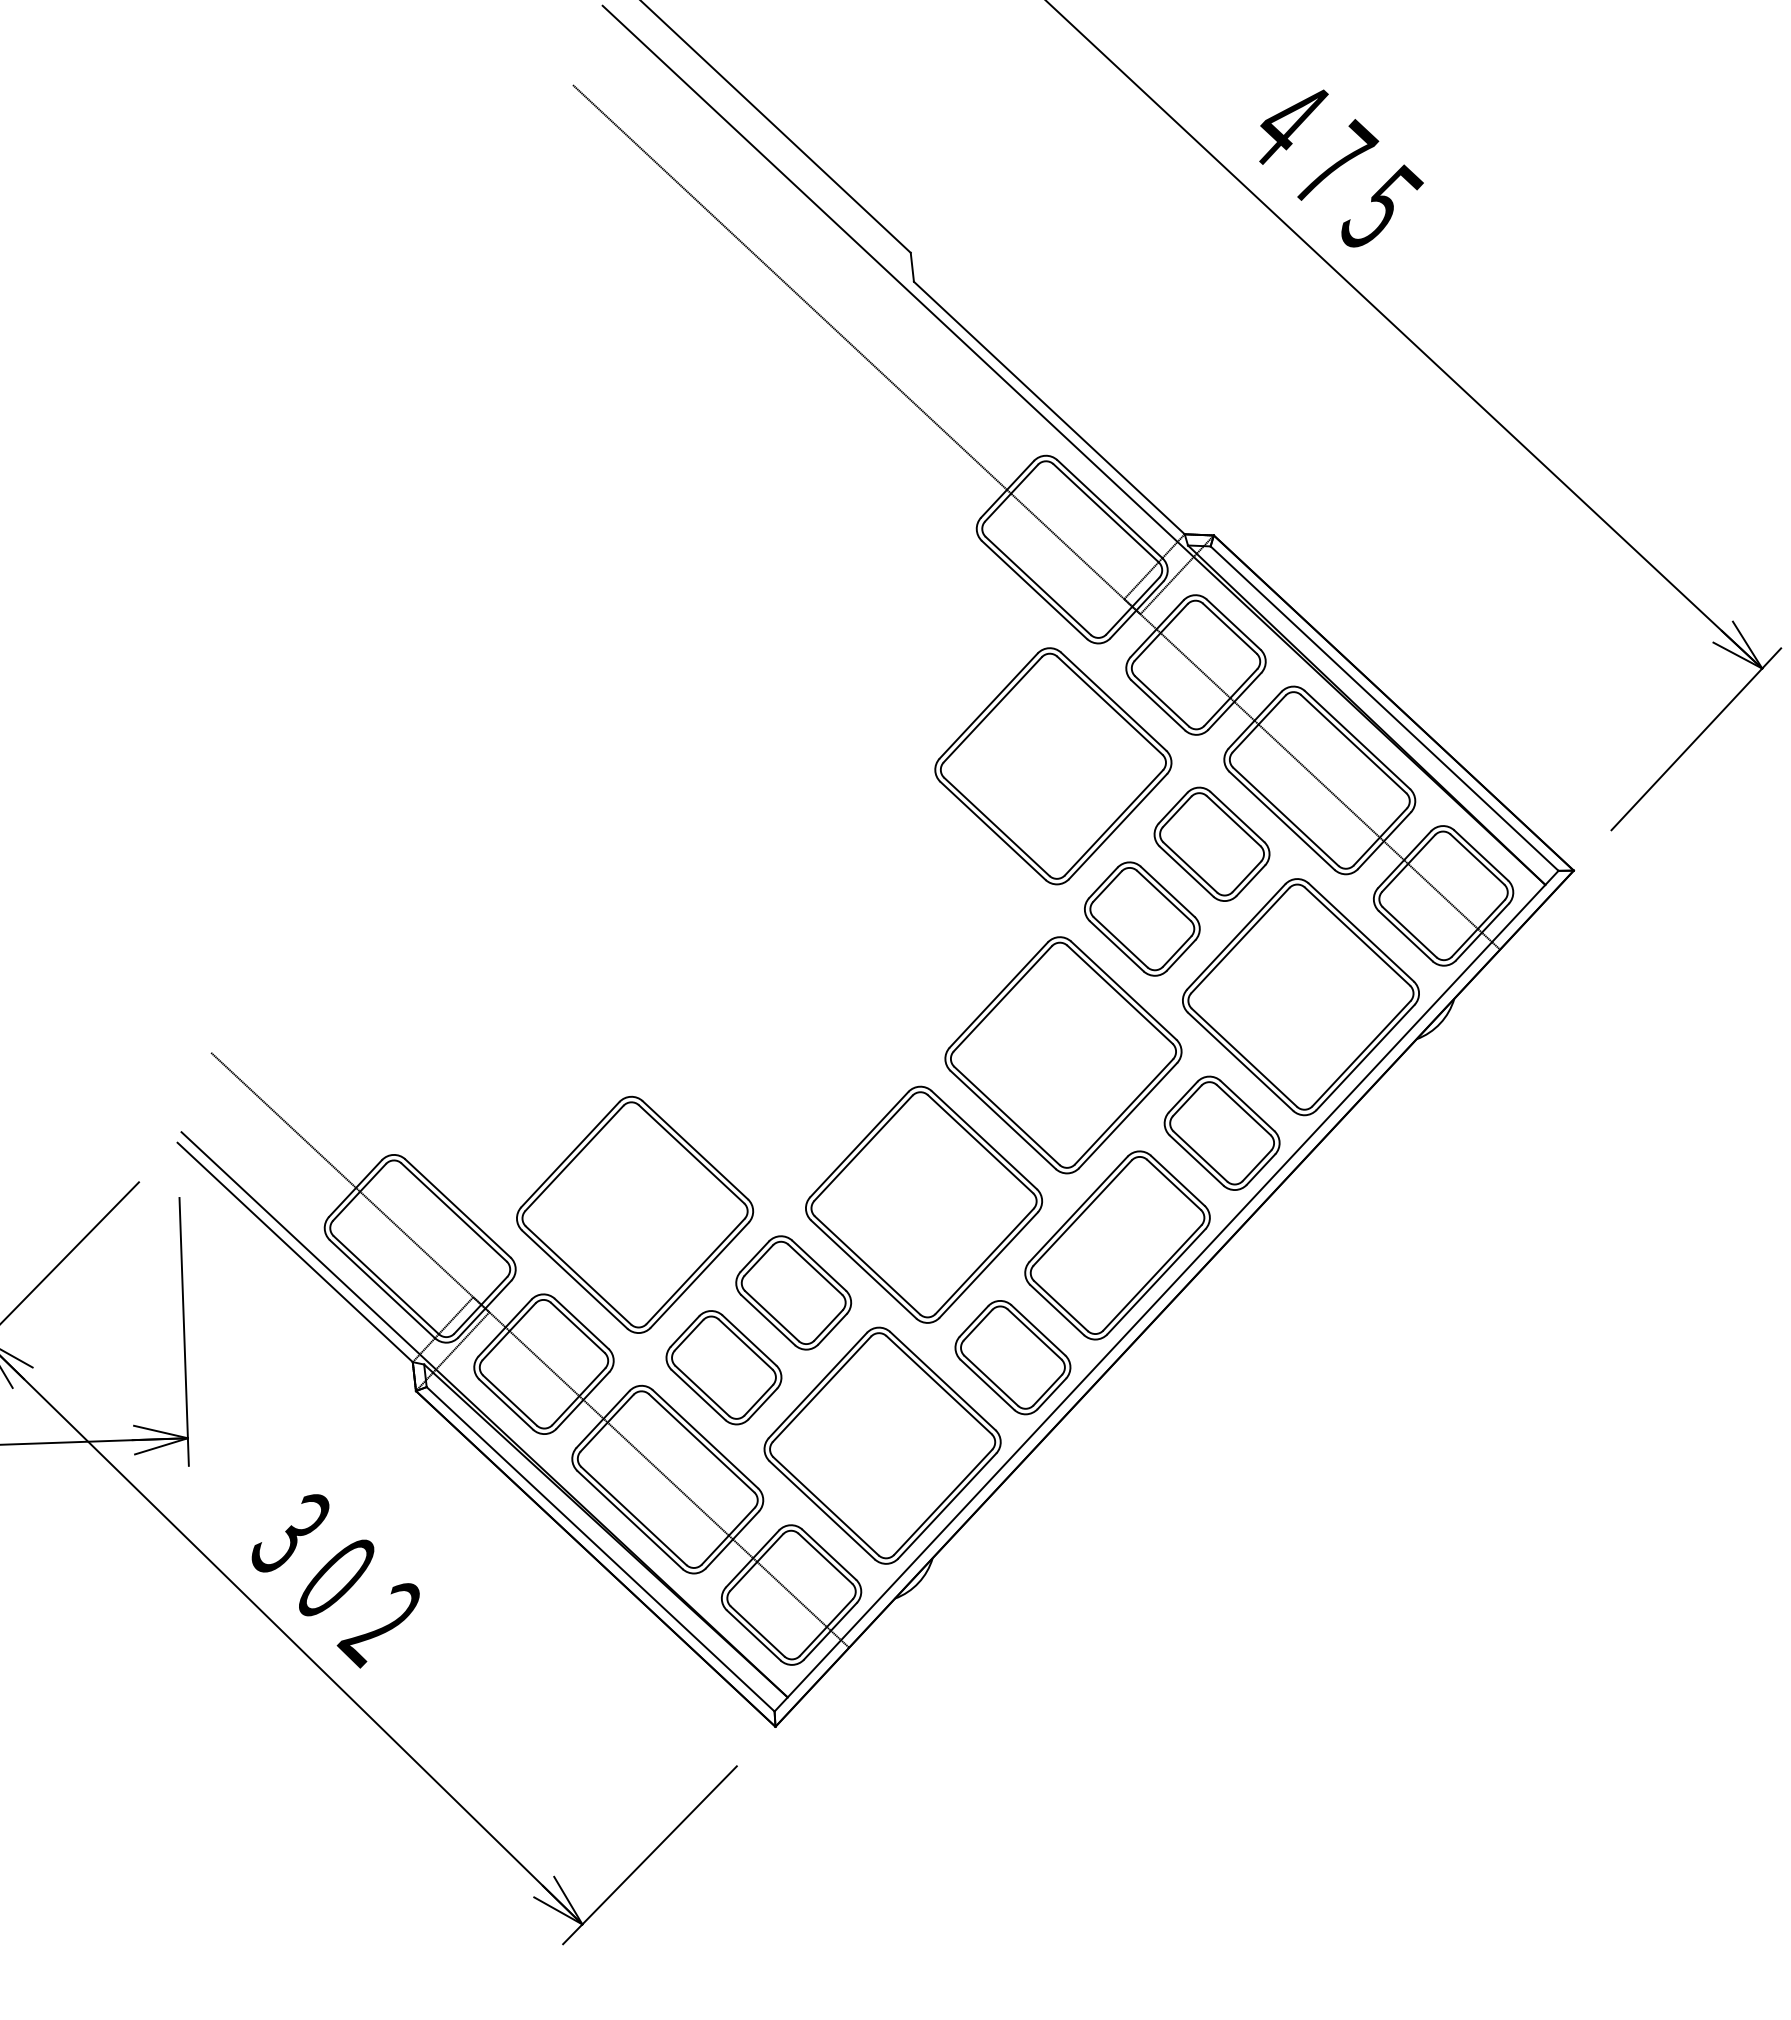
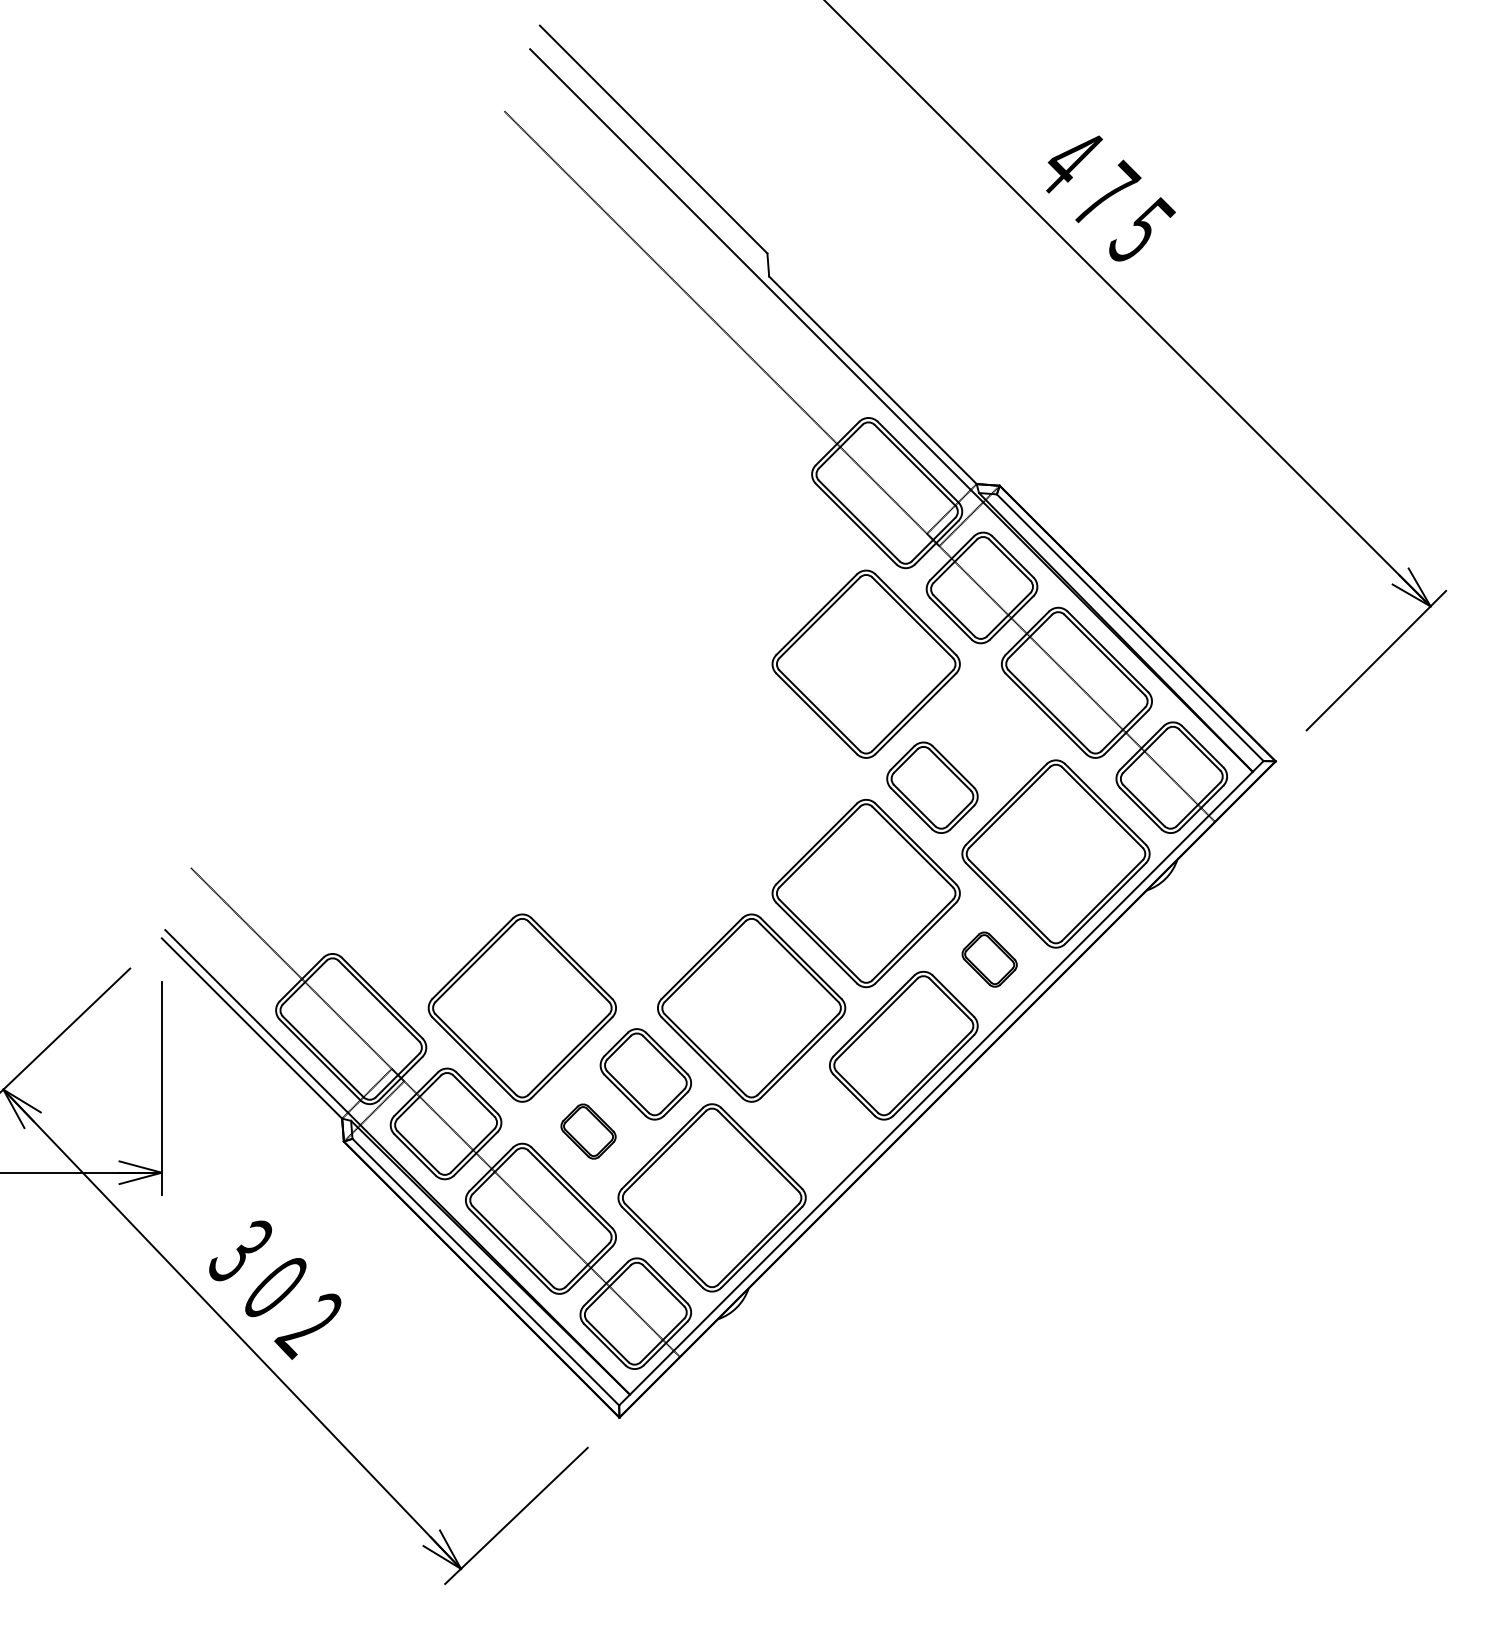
part: (1211, 844) -> (989, 730), removed
part: (1221, 1133) -> (989, 959), size x0.6
part: (1012, 1357) -> (817, 1131), removed
part: (723, 1367) -> (588, 1131), size x0.6

